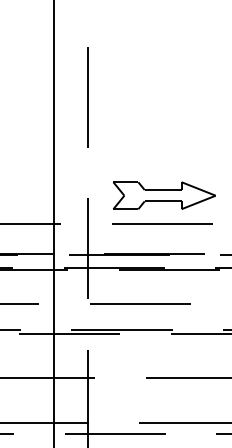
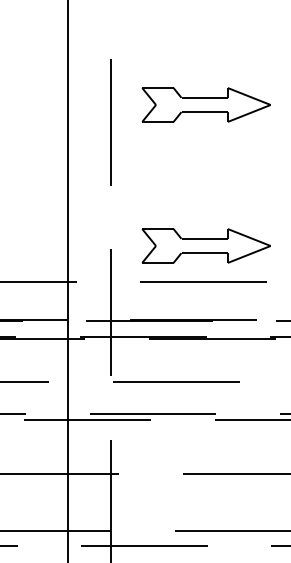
part: (163, 83) -> (205, 104), added

